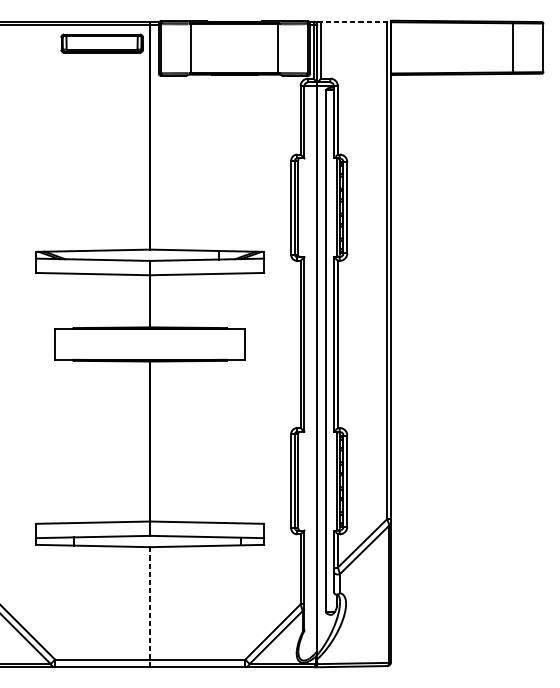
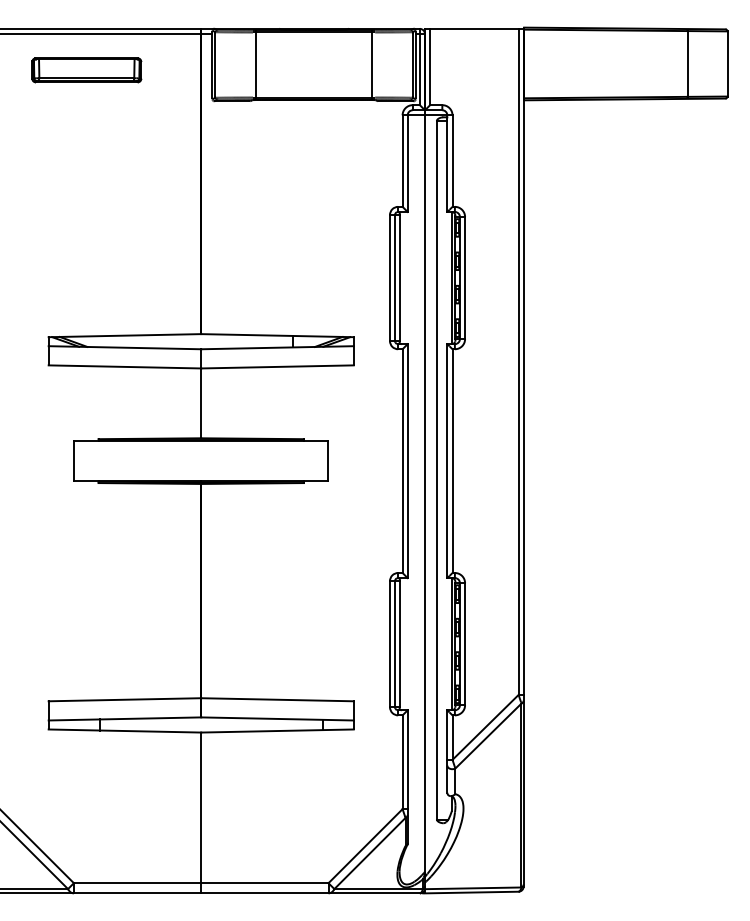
line: (354, 21) -> (474, 28), dashed -> solid
part: (101, 43) -> (86, 70), moved
line: (150, 607) -> (201, 813), dashed -> solid

